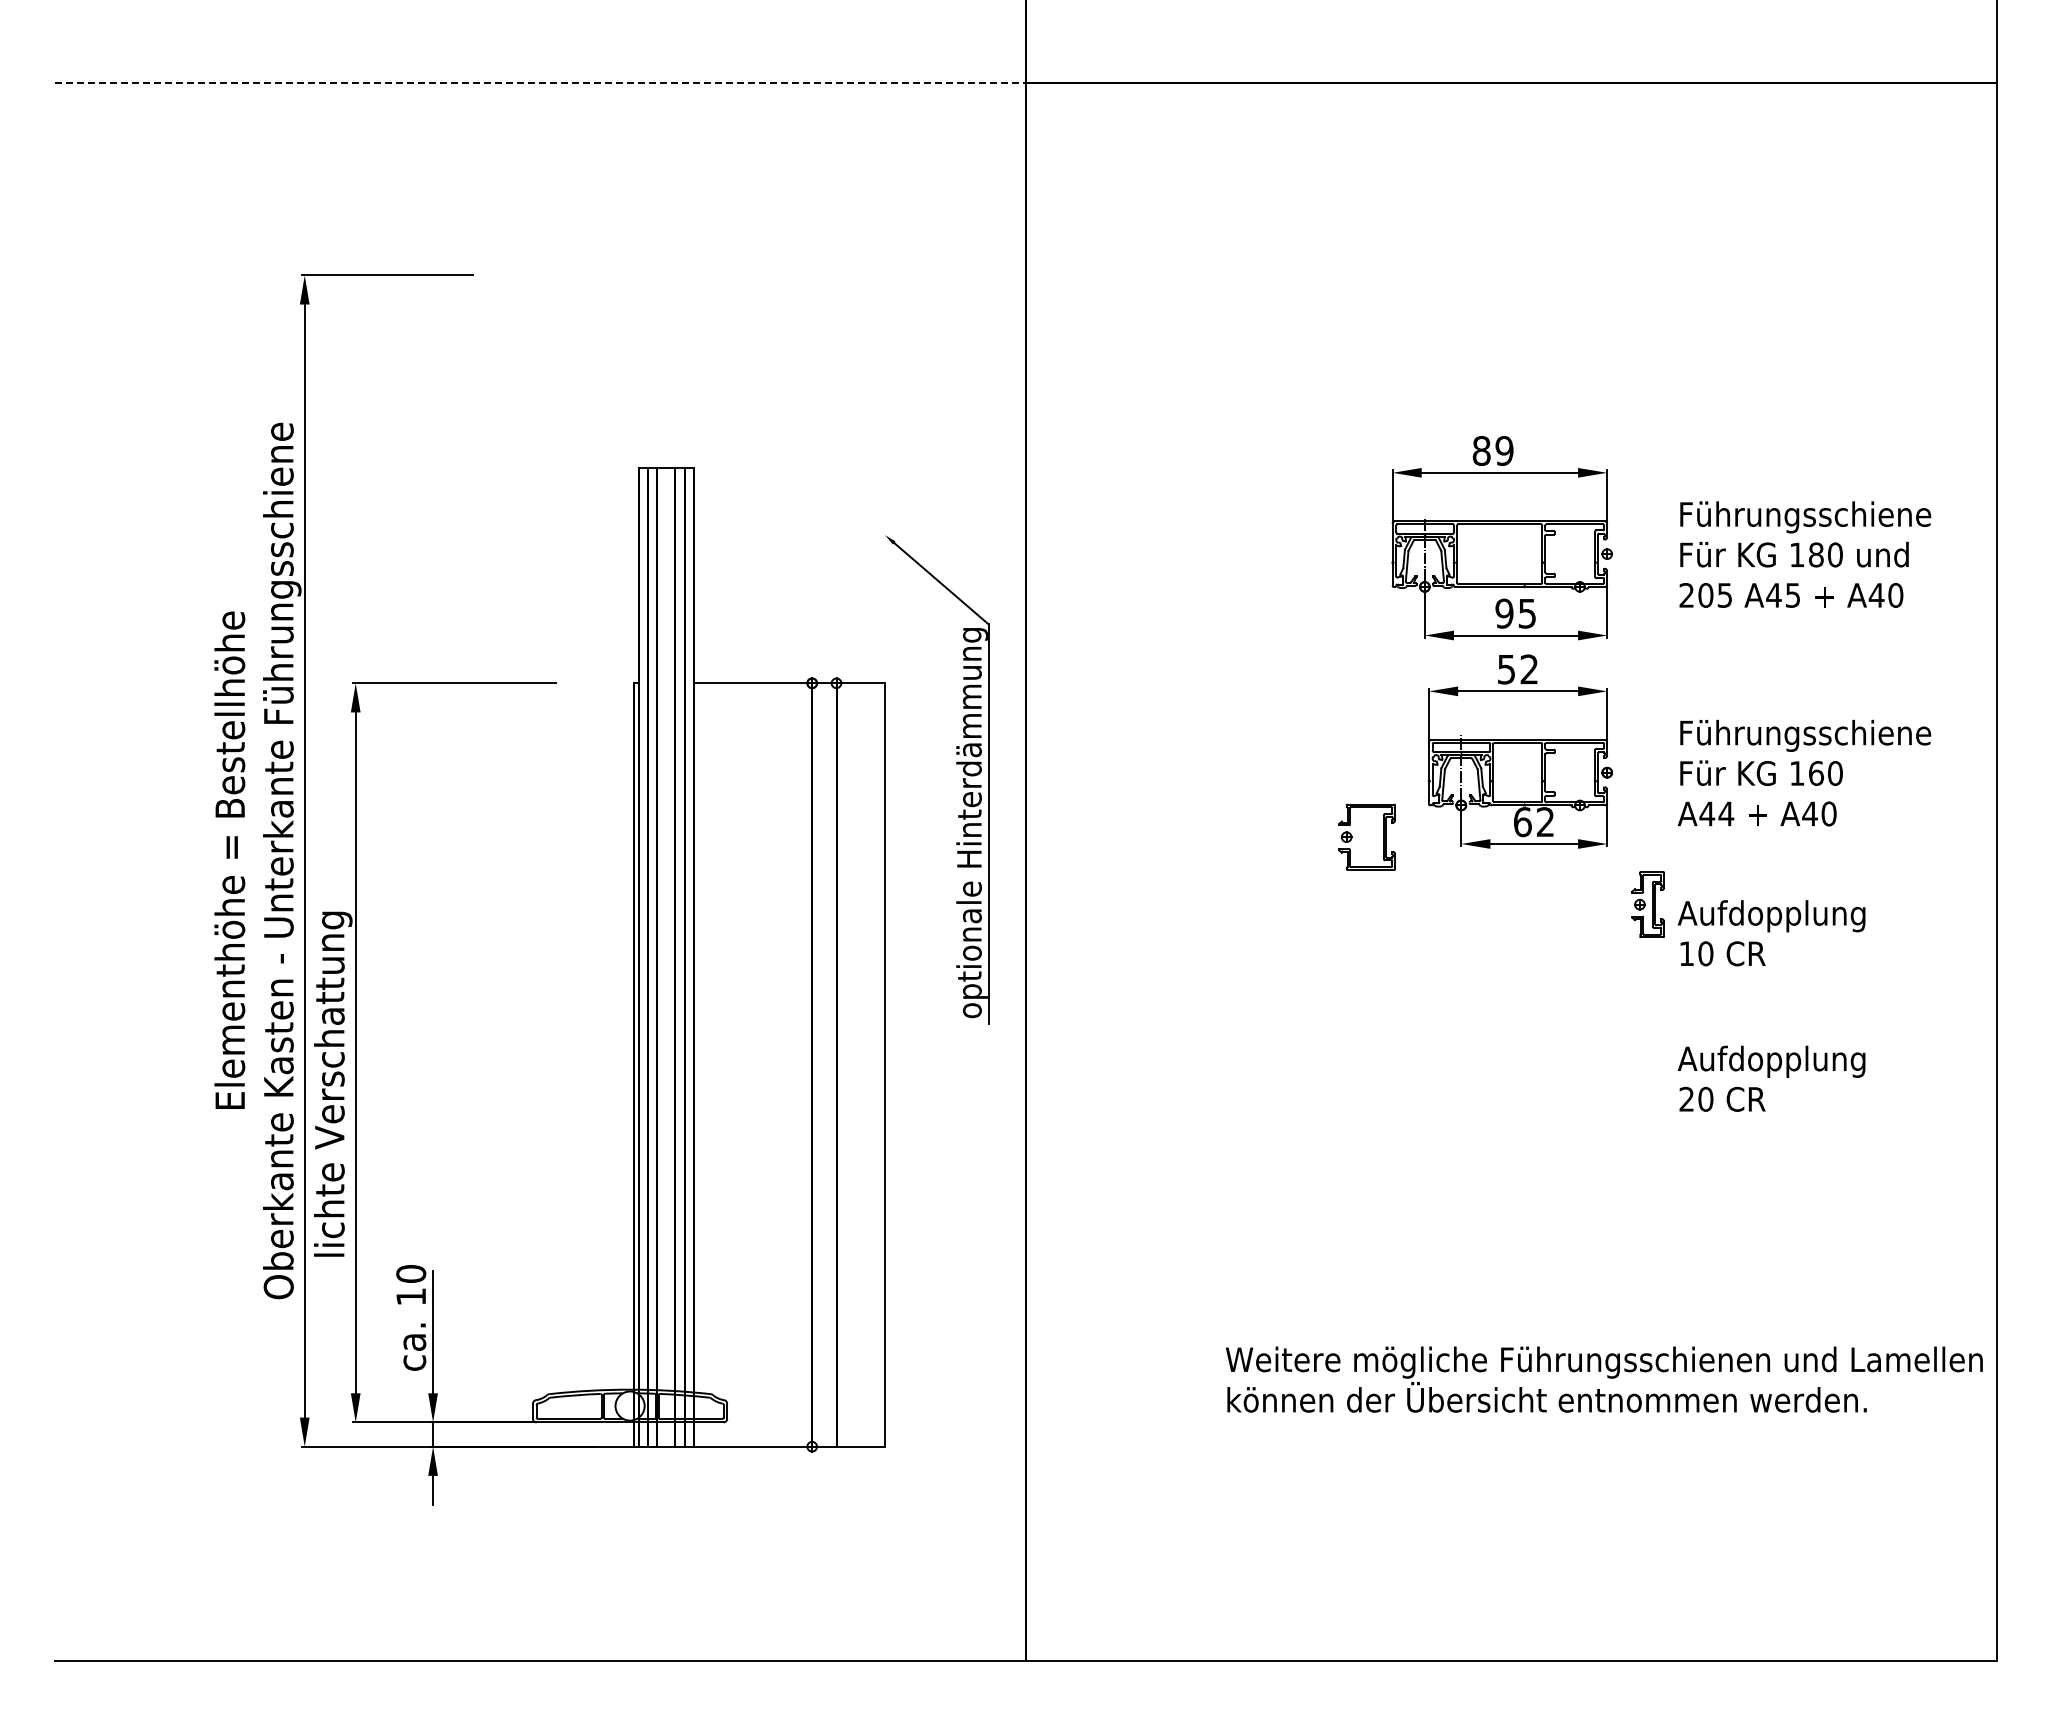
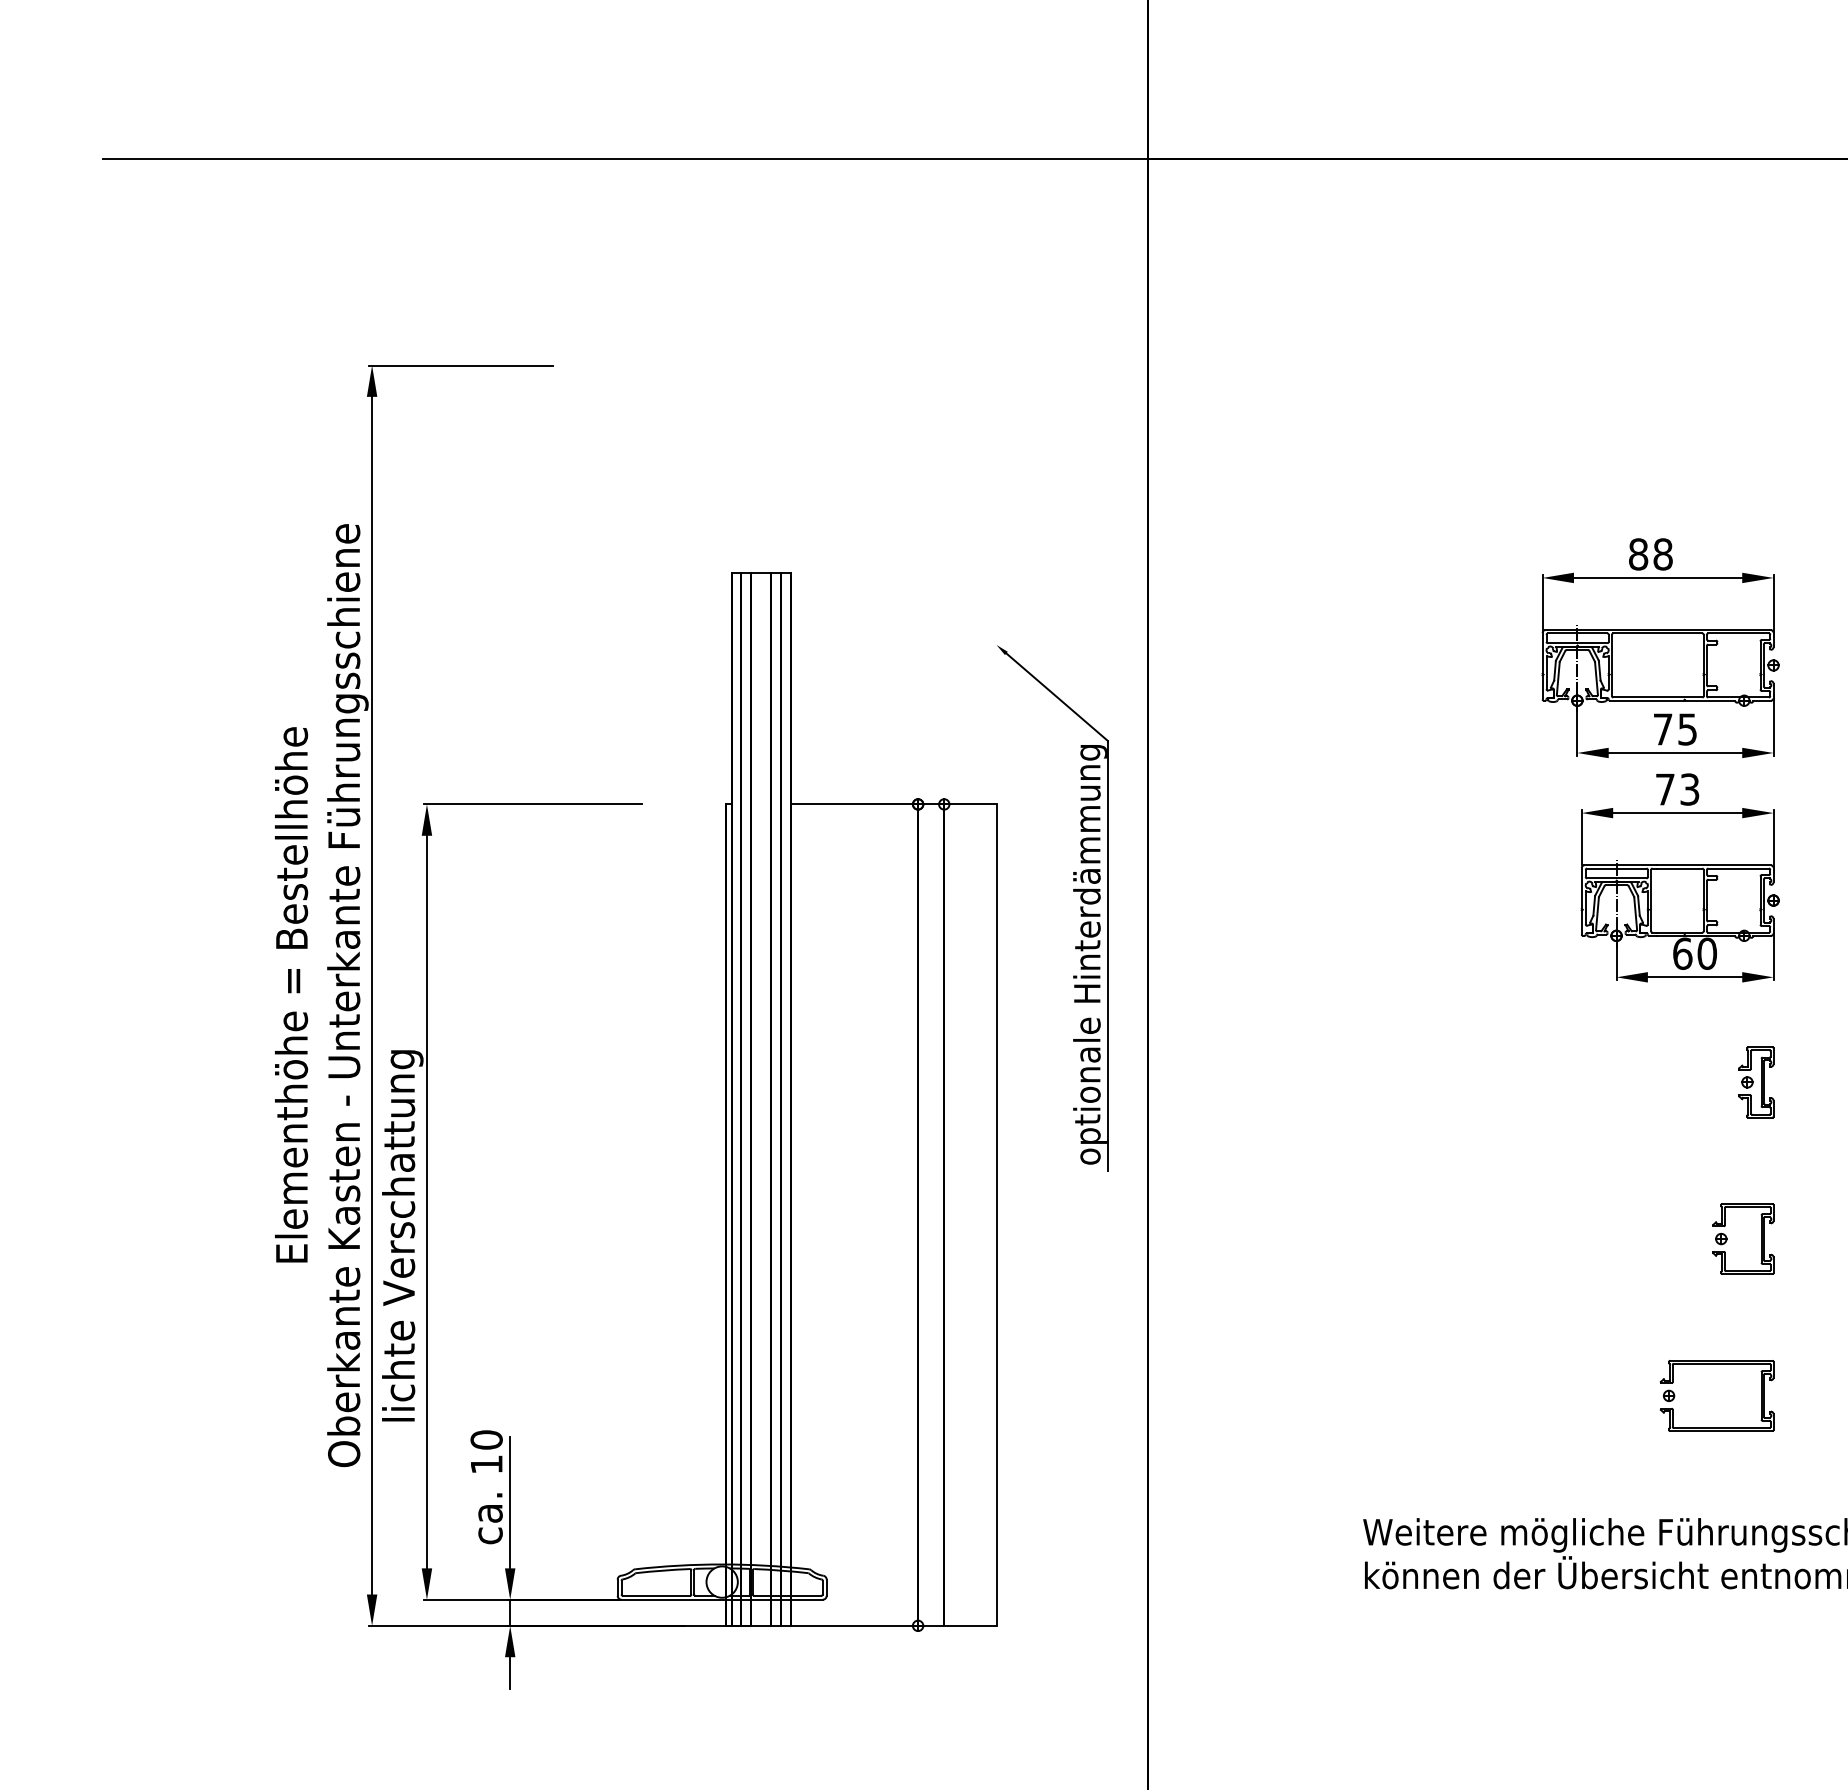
line: (540, 83) -> (625, 159), dashed -> solid
text: (1504, 451) -> (1663, 554), 89 -> 88
text: (1504, 613) -> (1663, 729), 95 -> 75
text: (1518, 669) -> (1678, 789), 52 -> 73
text: (1545, 822) -> (1707, 954), 62 -> 60
part: (1352, 836) -> (1727, 1238), moved
part: (1647, 904) -> (1755, 1082), moved
part: (1554, 1203) -> (1716, 1364), added

